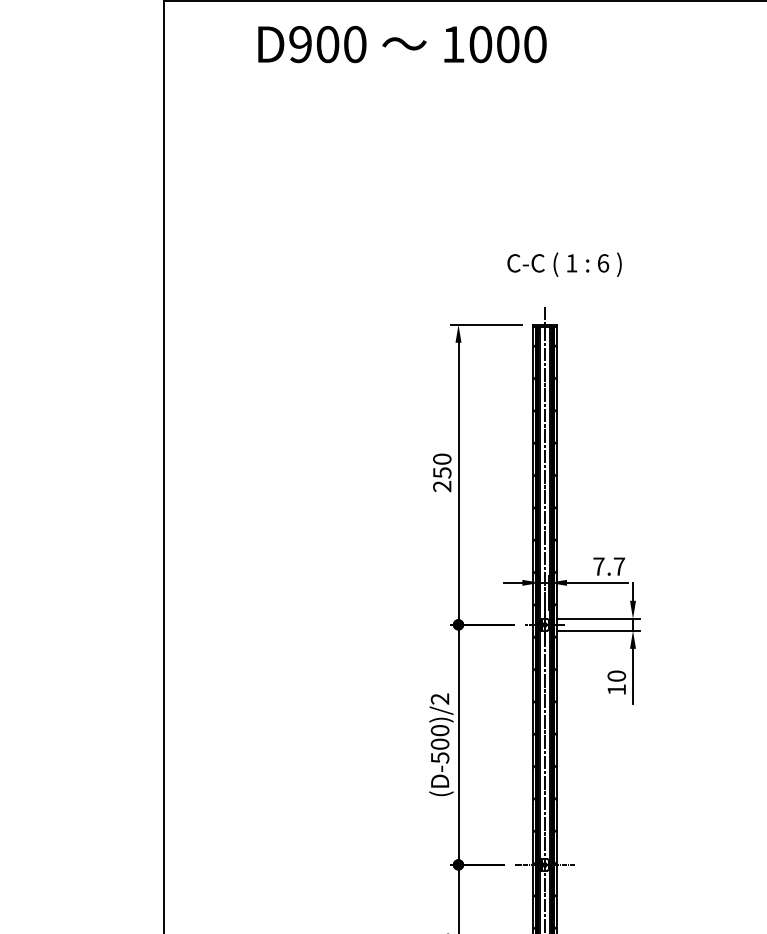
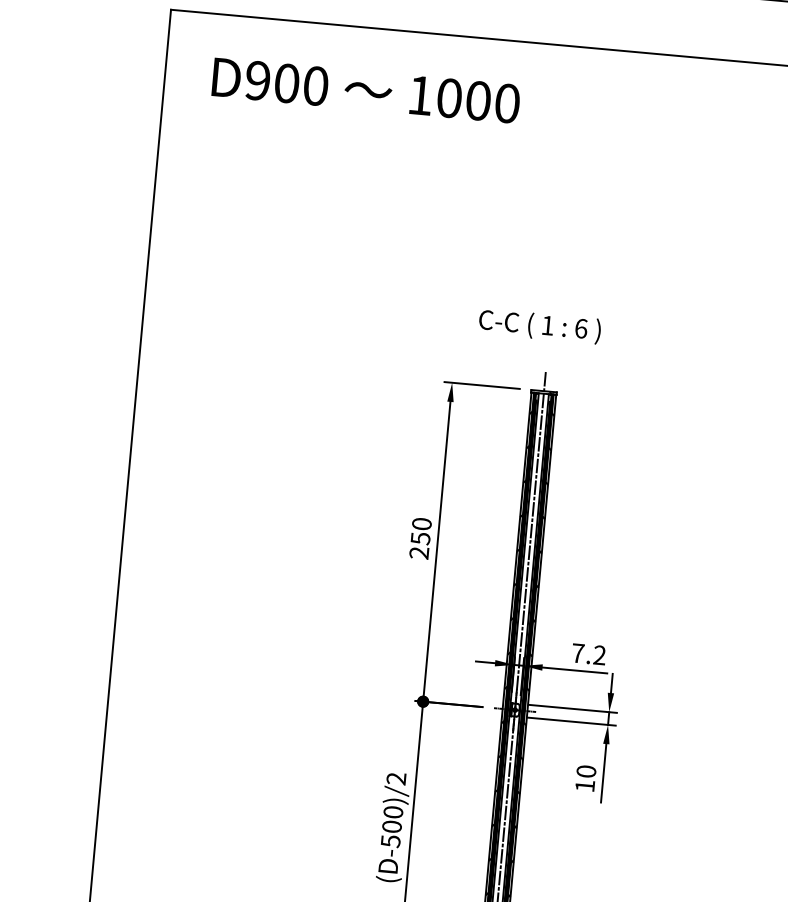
text: (402, 44) -> (366, 90), moved
text: (564, 264) -> (539, 326), moved
text: (619, 566) -> (599, 655), 7.7 -> 7.2

